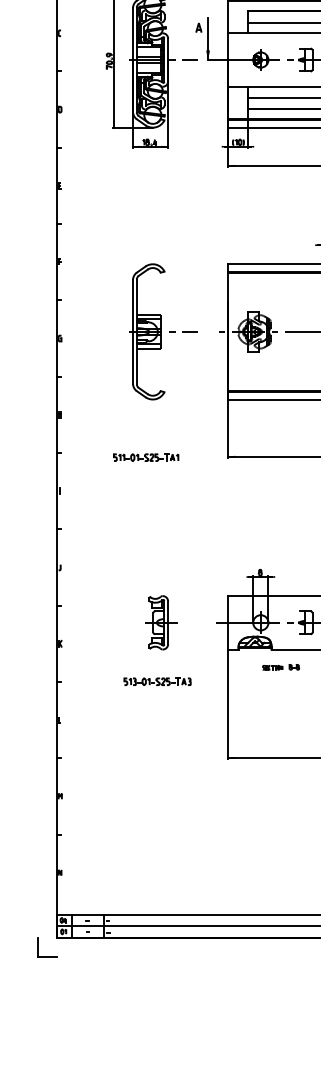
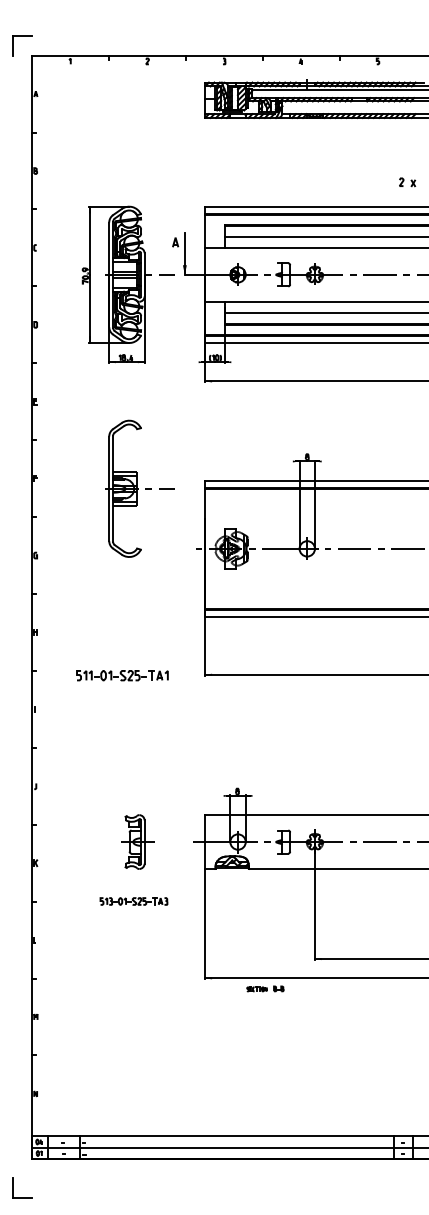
part: (163, 331) -> (139, 488), moved
part: (146, 457) -> (122, 675), size x1.4
part: (281, 666) -> (265, 988), moved
part: (38, 946) -> (13, 1187), moved

